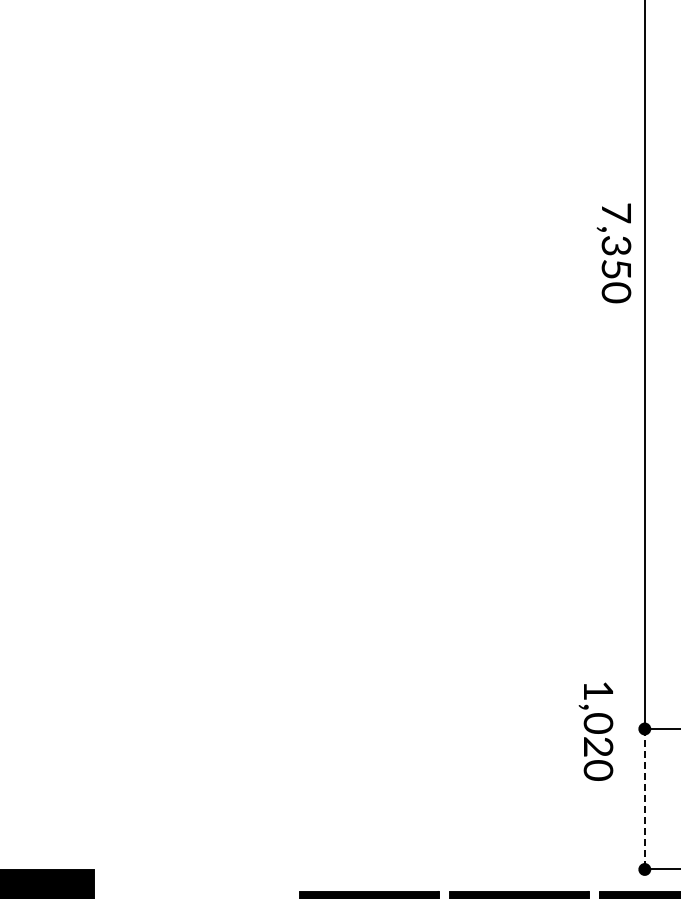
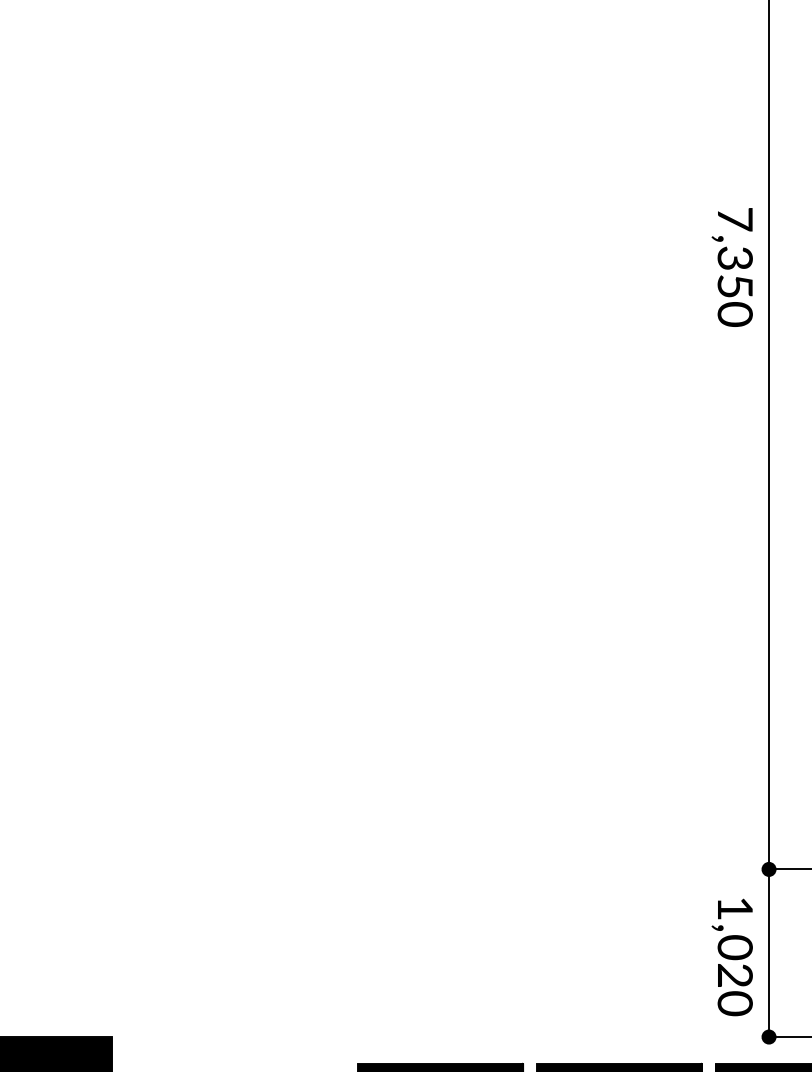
text: (613, 253) -> (731, 267), moved
text: (595, 731) -> (731, 957), moved
line: (644, 797) -> (768, 951), dashed -> solid

